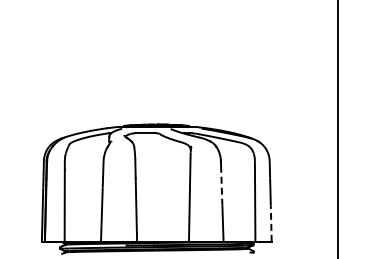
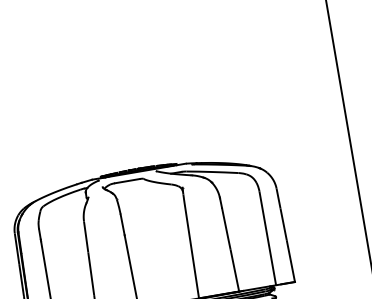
line: (221, 187) -> (225, 228), dashed -> solid
line: (271, 224) -> (291, 261), dashed -> solid

